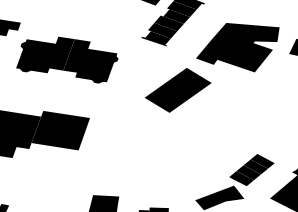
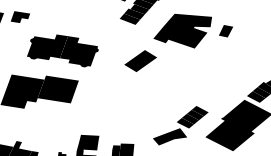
fill: (154, 38) -> (124, 24), removed
part: (66, 59) -> (62, 50), moved
part: (177, 89) -> (140, 60), size x0.7

